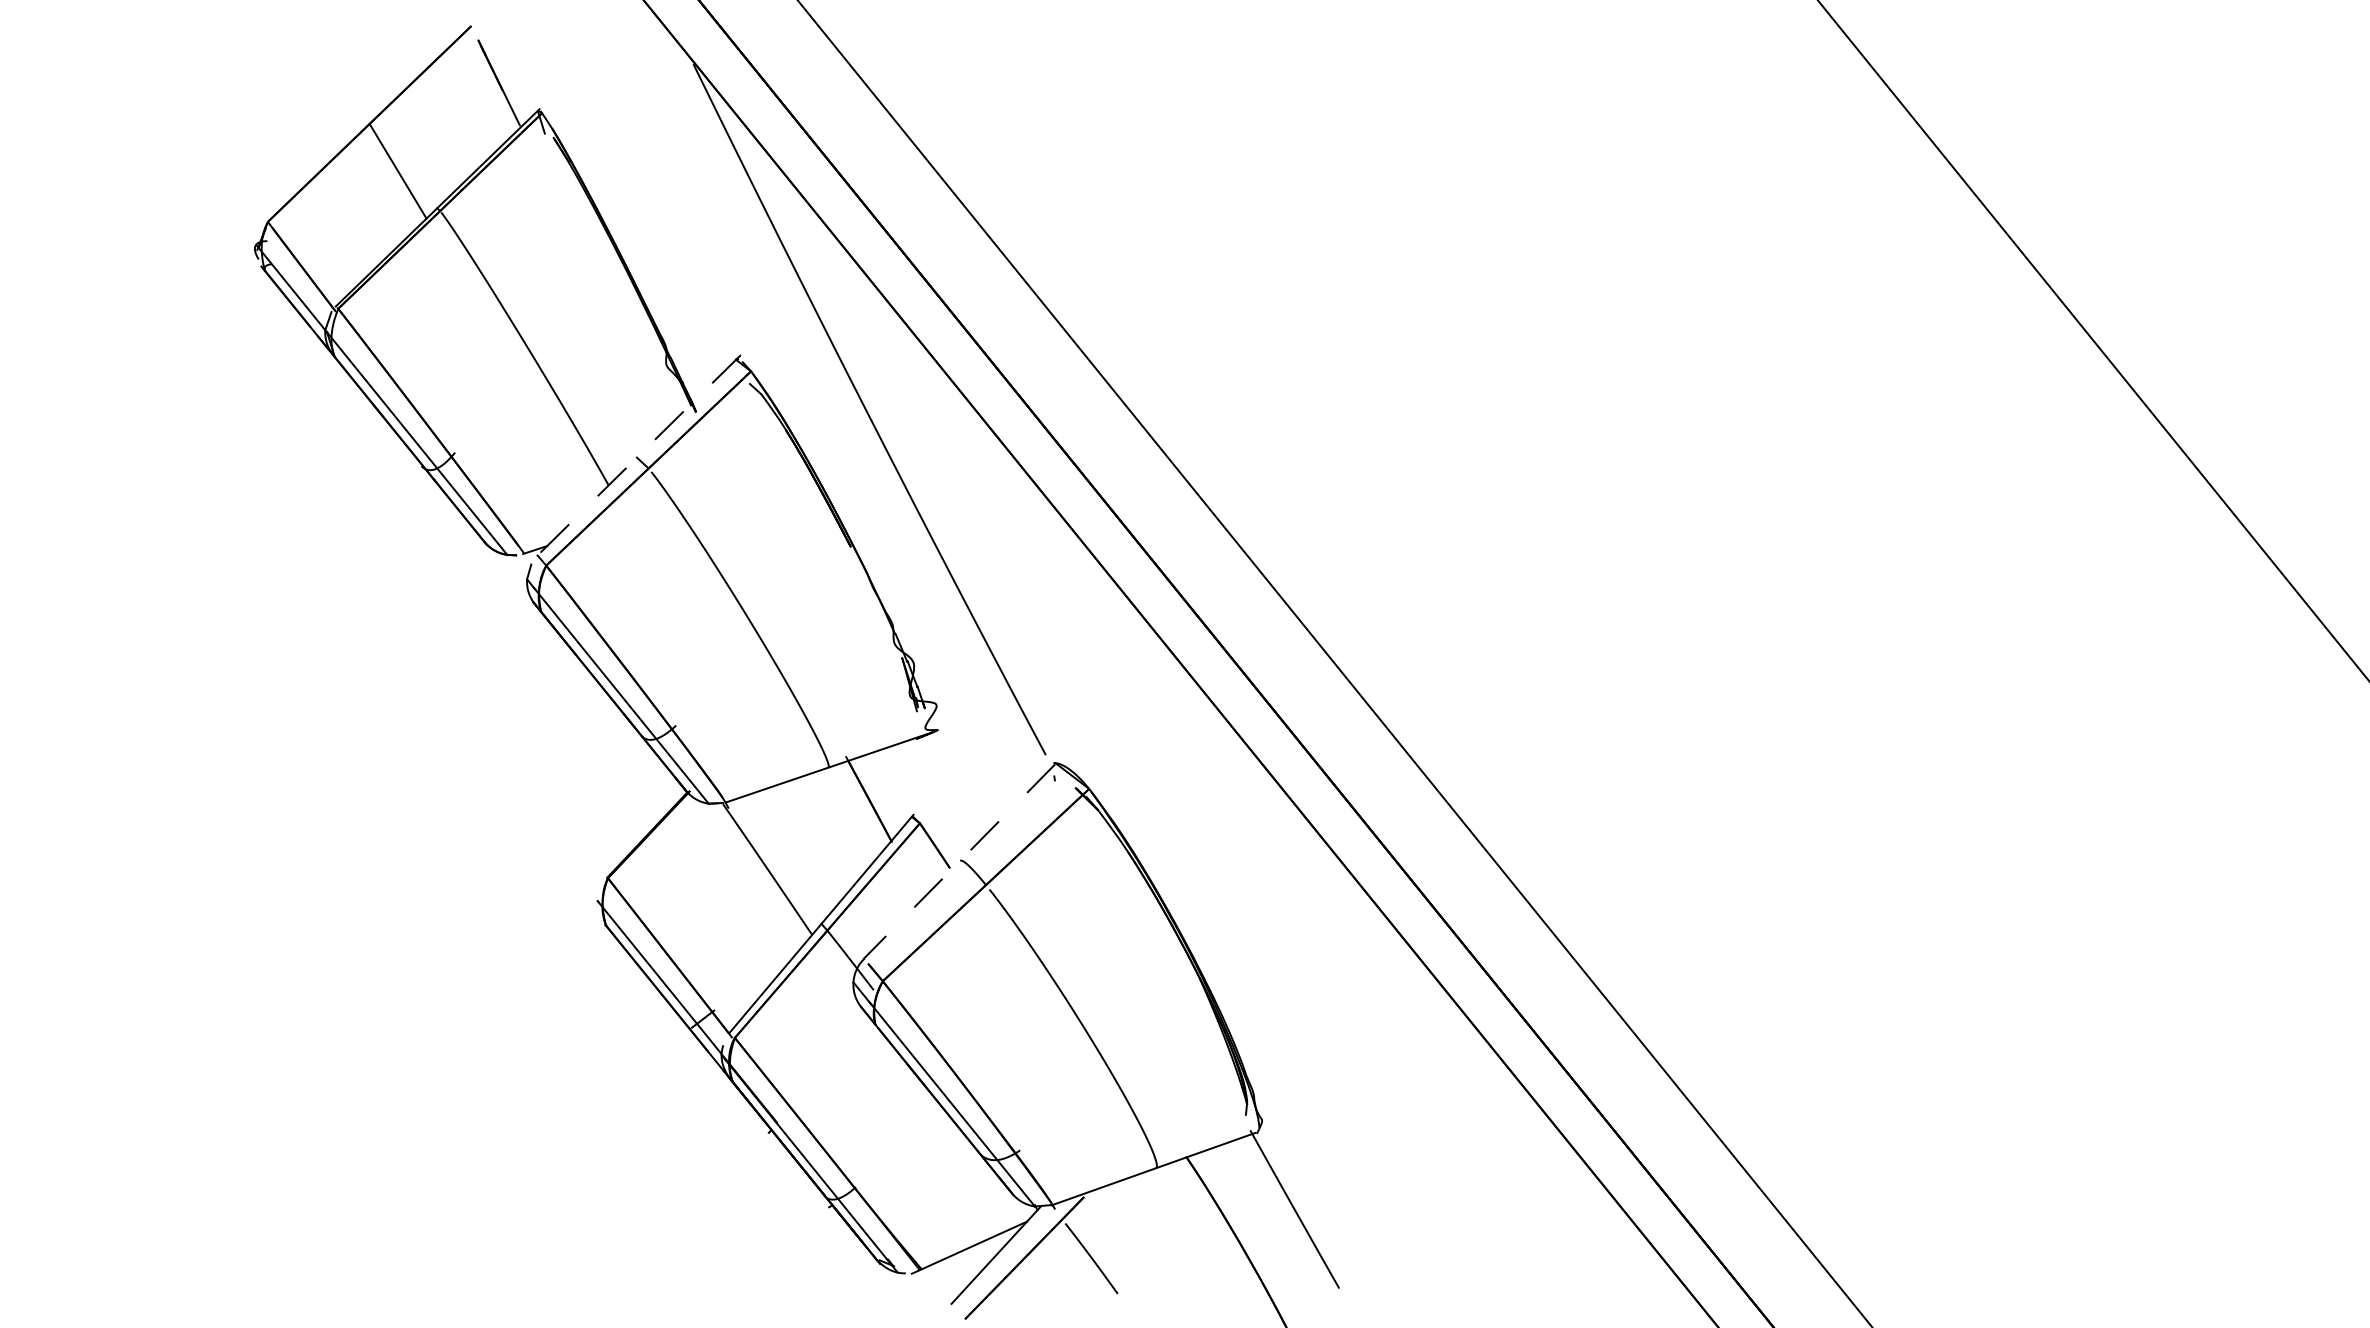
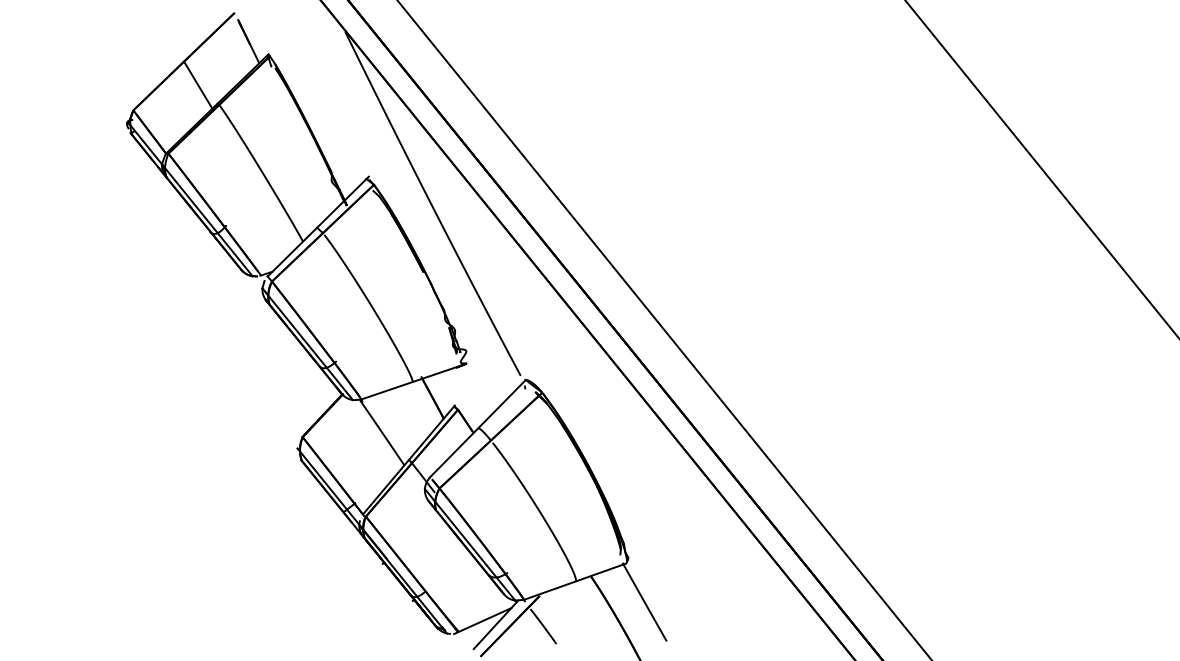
line: (637, 455) -> (317, 226), dashed -> solid
line: (959, 862) -> (477, 429), dashed -> solid

